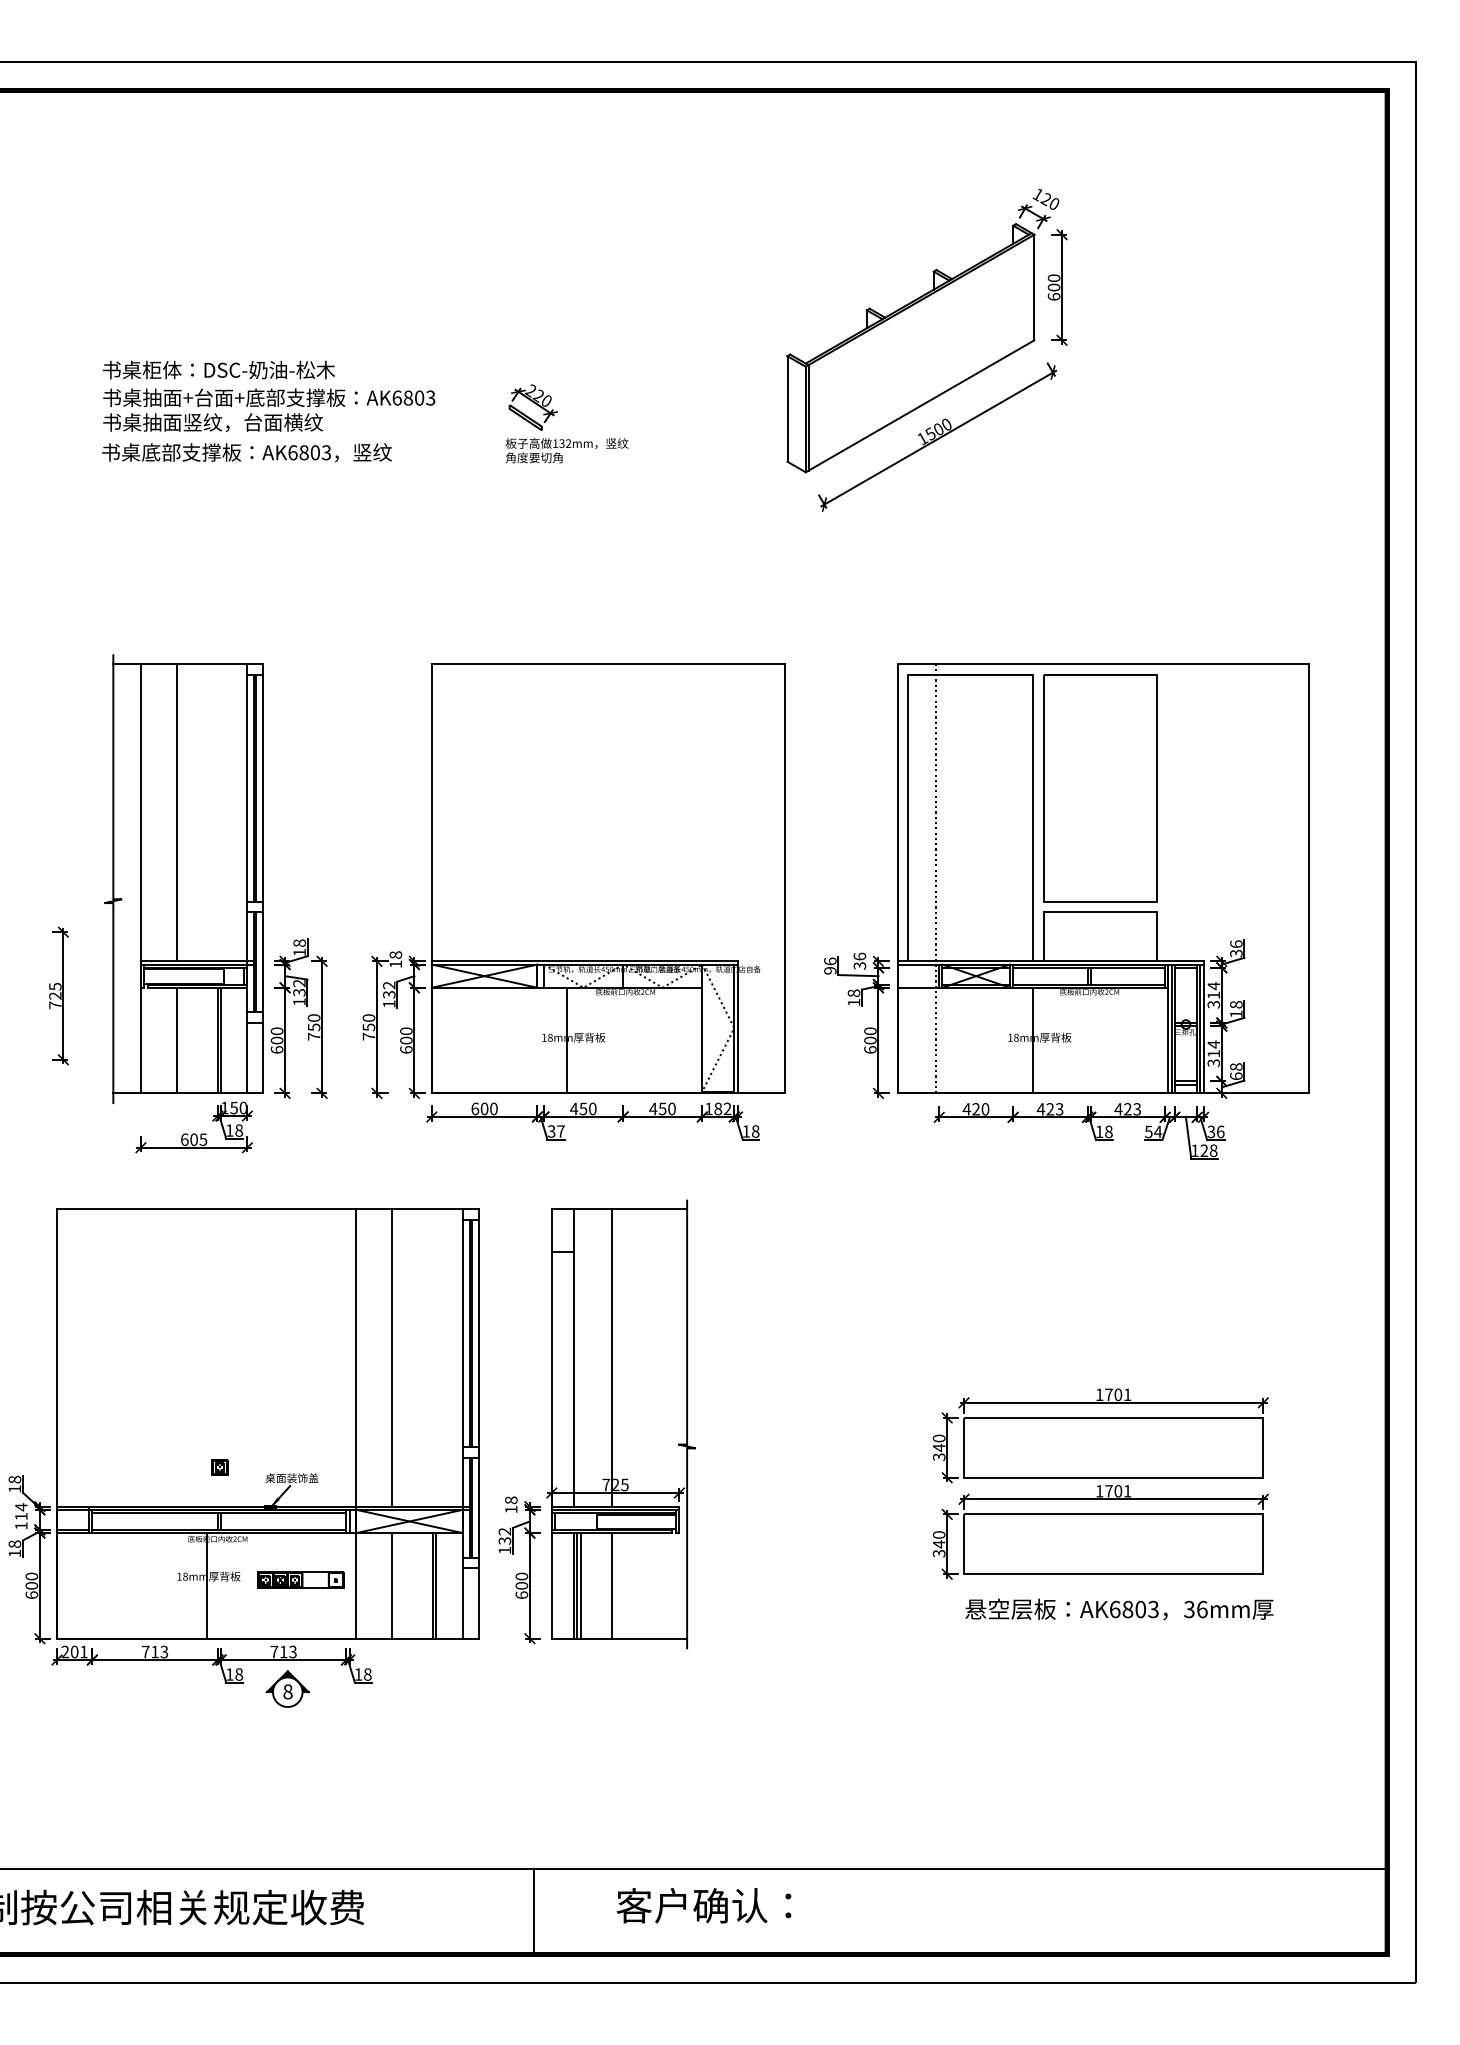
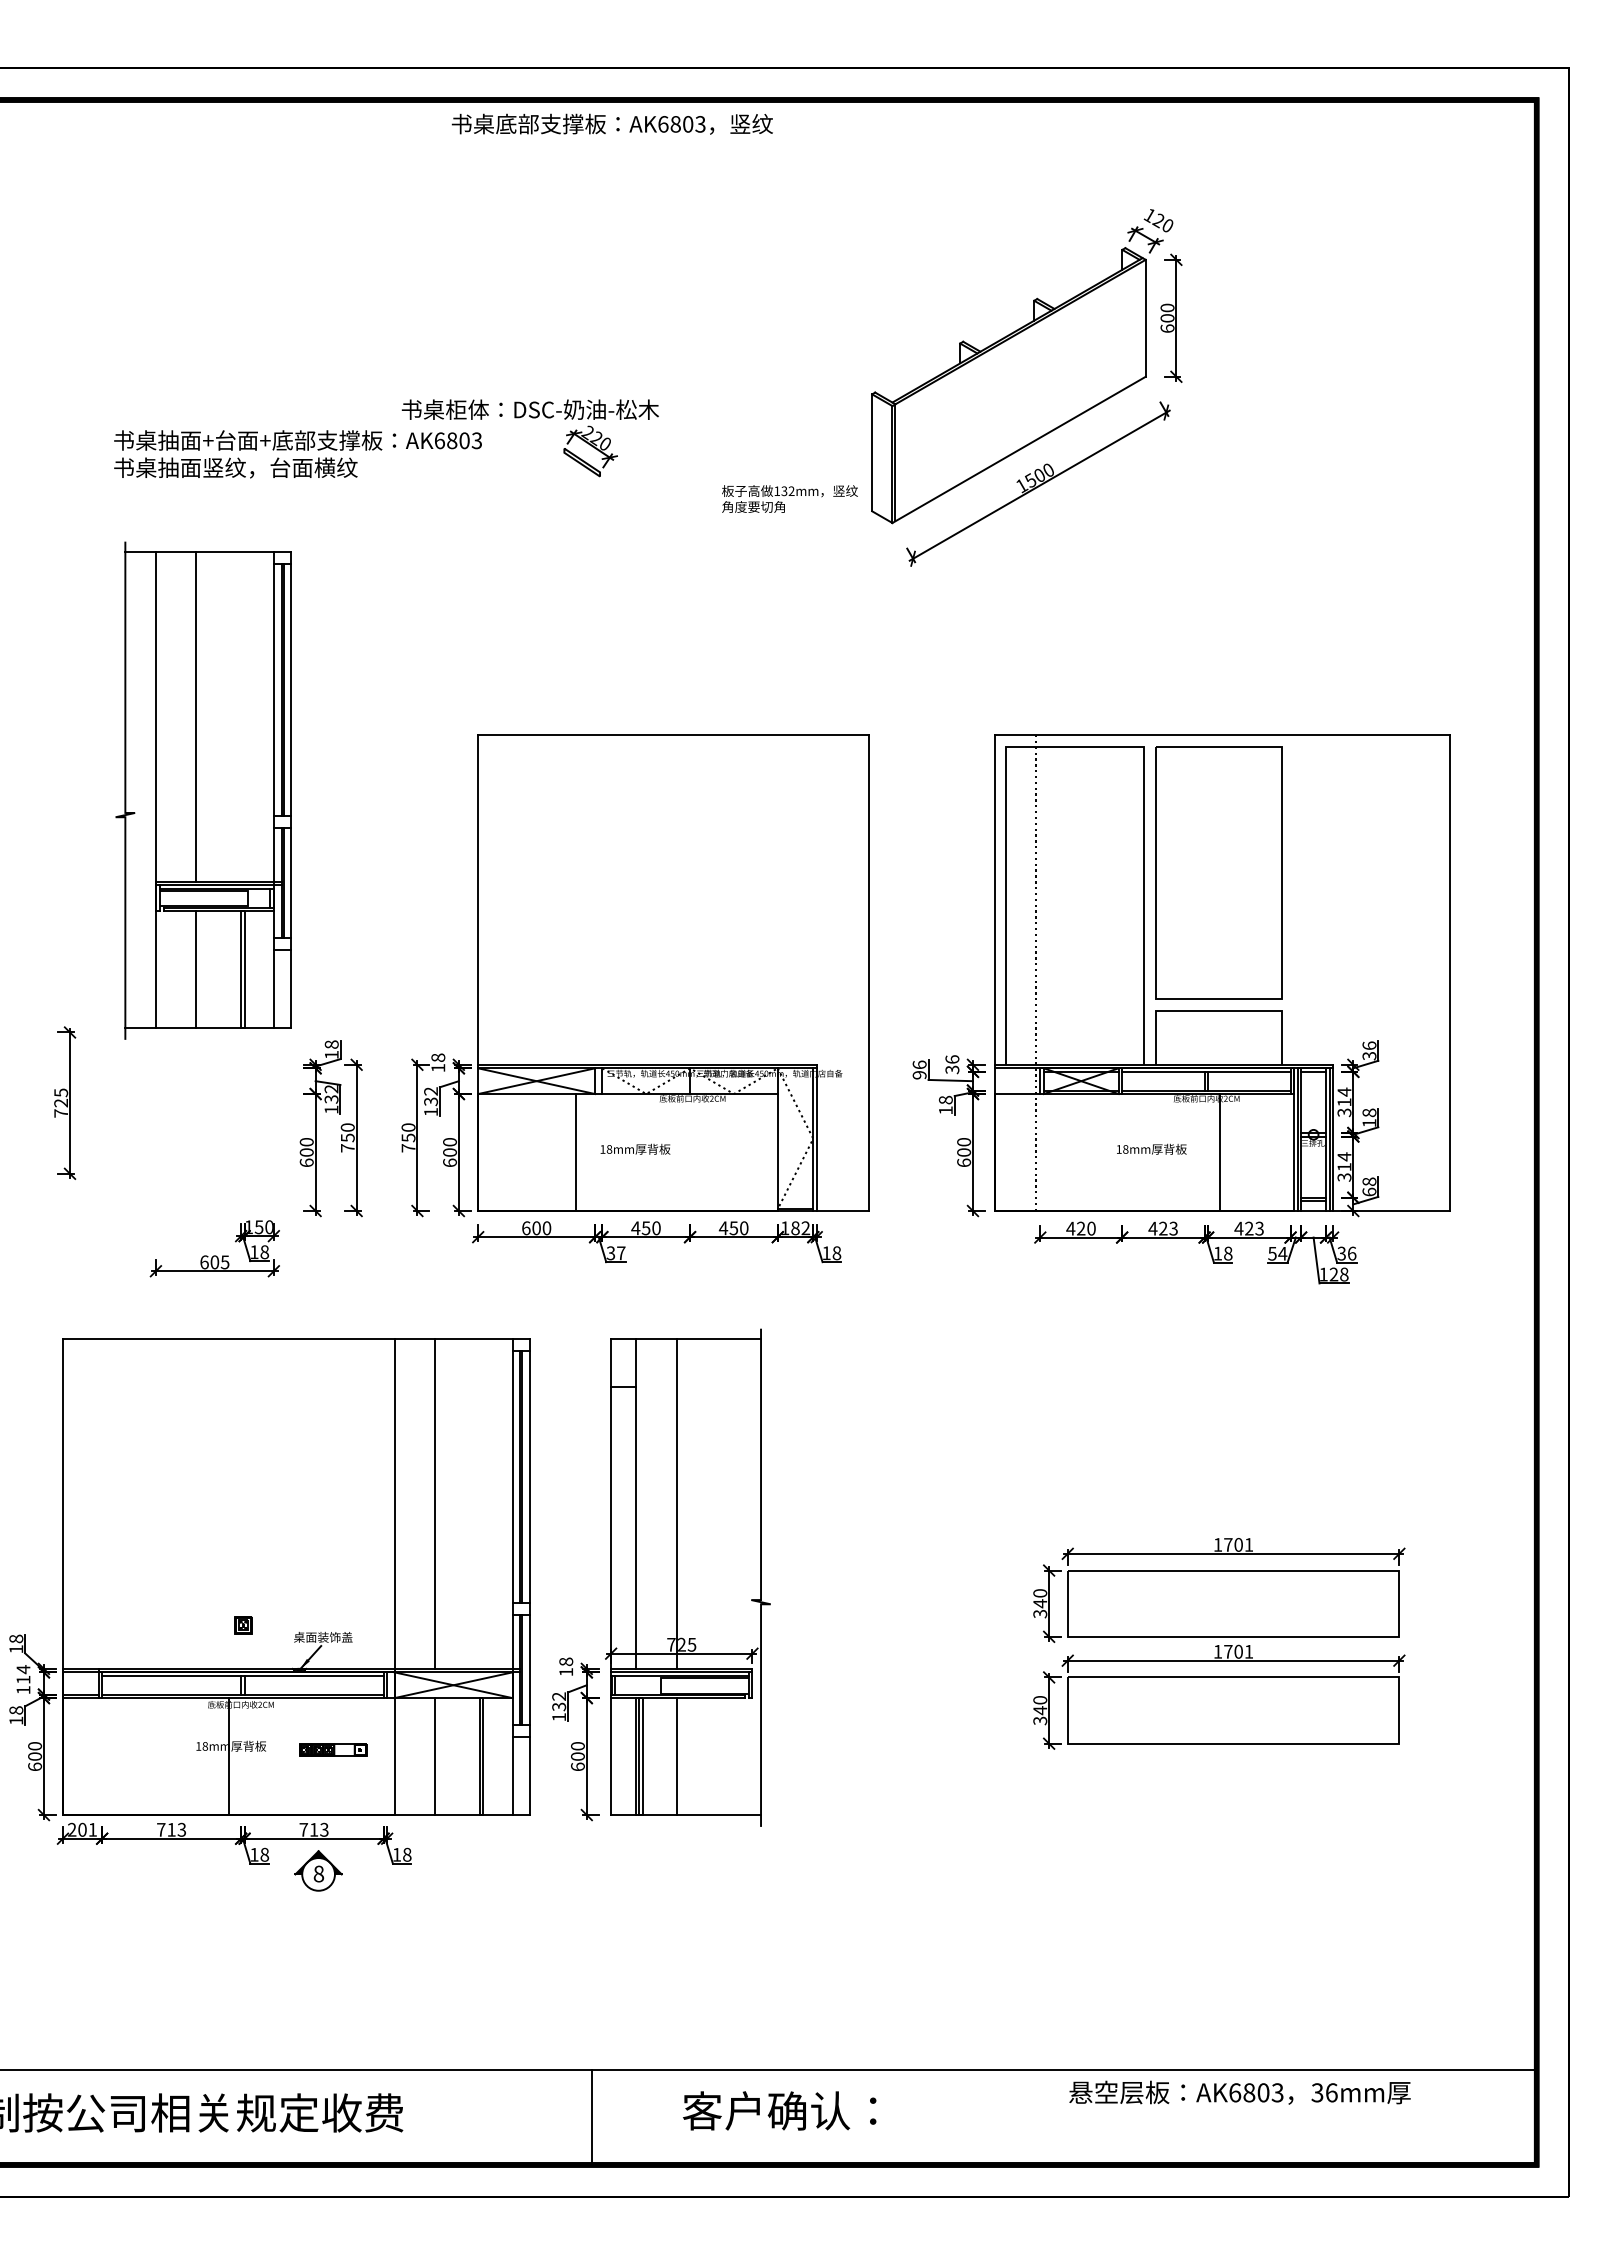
text: (218, 369) -> (529, 409), moved
text: (566, 450) -> (789, 498), moved
text: (246, 451) -> (611, 123), moved
part: (183, 878) -> (203, 790), moved
line: (567, 1040) -> (576, 1152), moved
line: (1033, 1040) -> (1220, 1152), moved
part: (300, 1579) -> (332, 1749), size x0.7
text: (1119, 1609) -> (1239, 2092), moved

